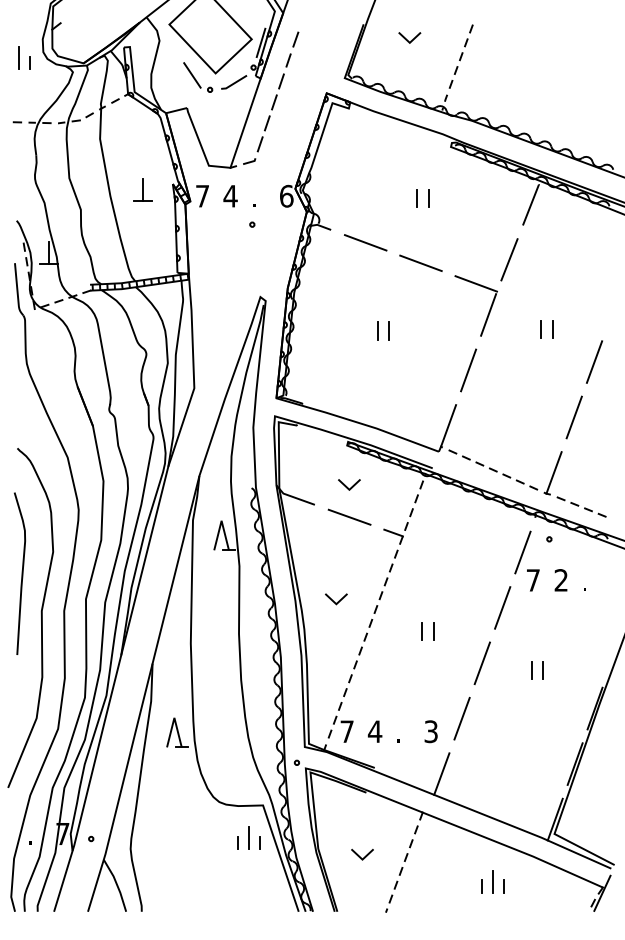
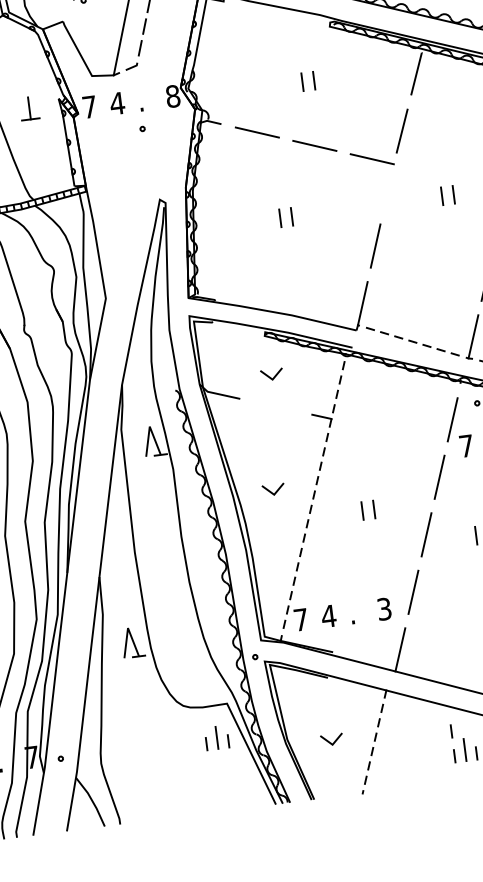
text: (286, 195) -> (172, 95), 6 -> 8
line: (488, 314) -> (388, 188), removed
line: (349, 516) -> (276, 406), removed
line: (481, 861) -> (450, 731), added

